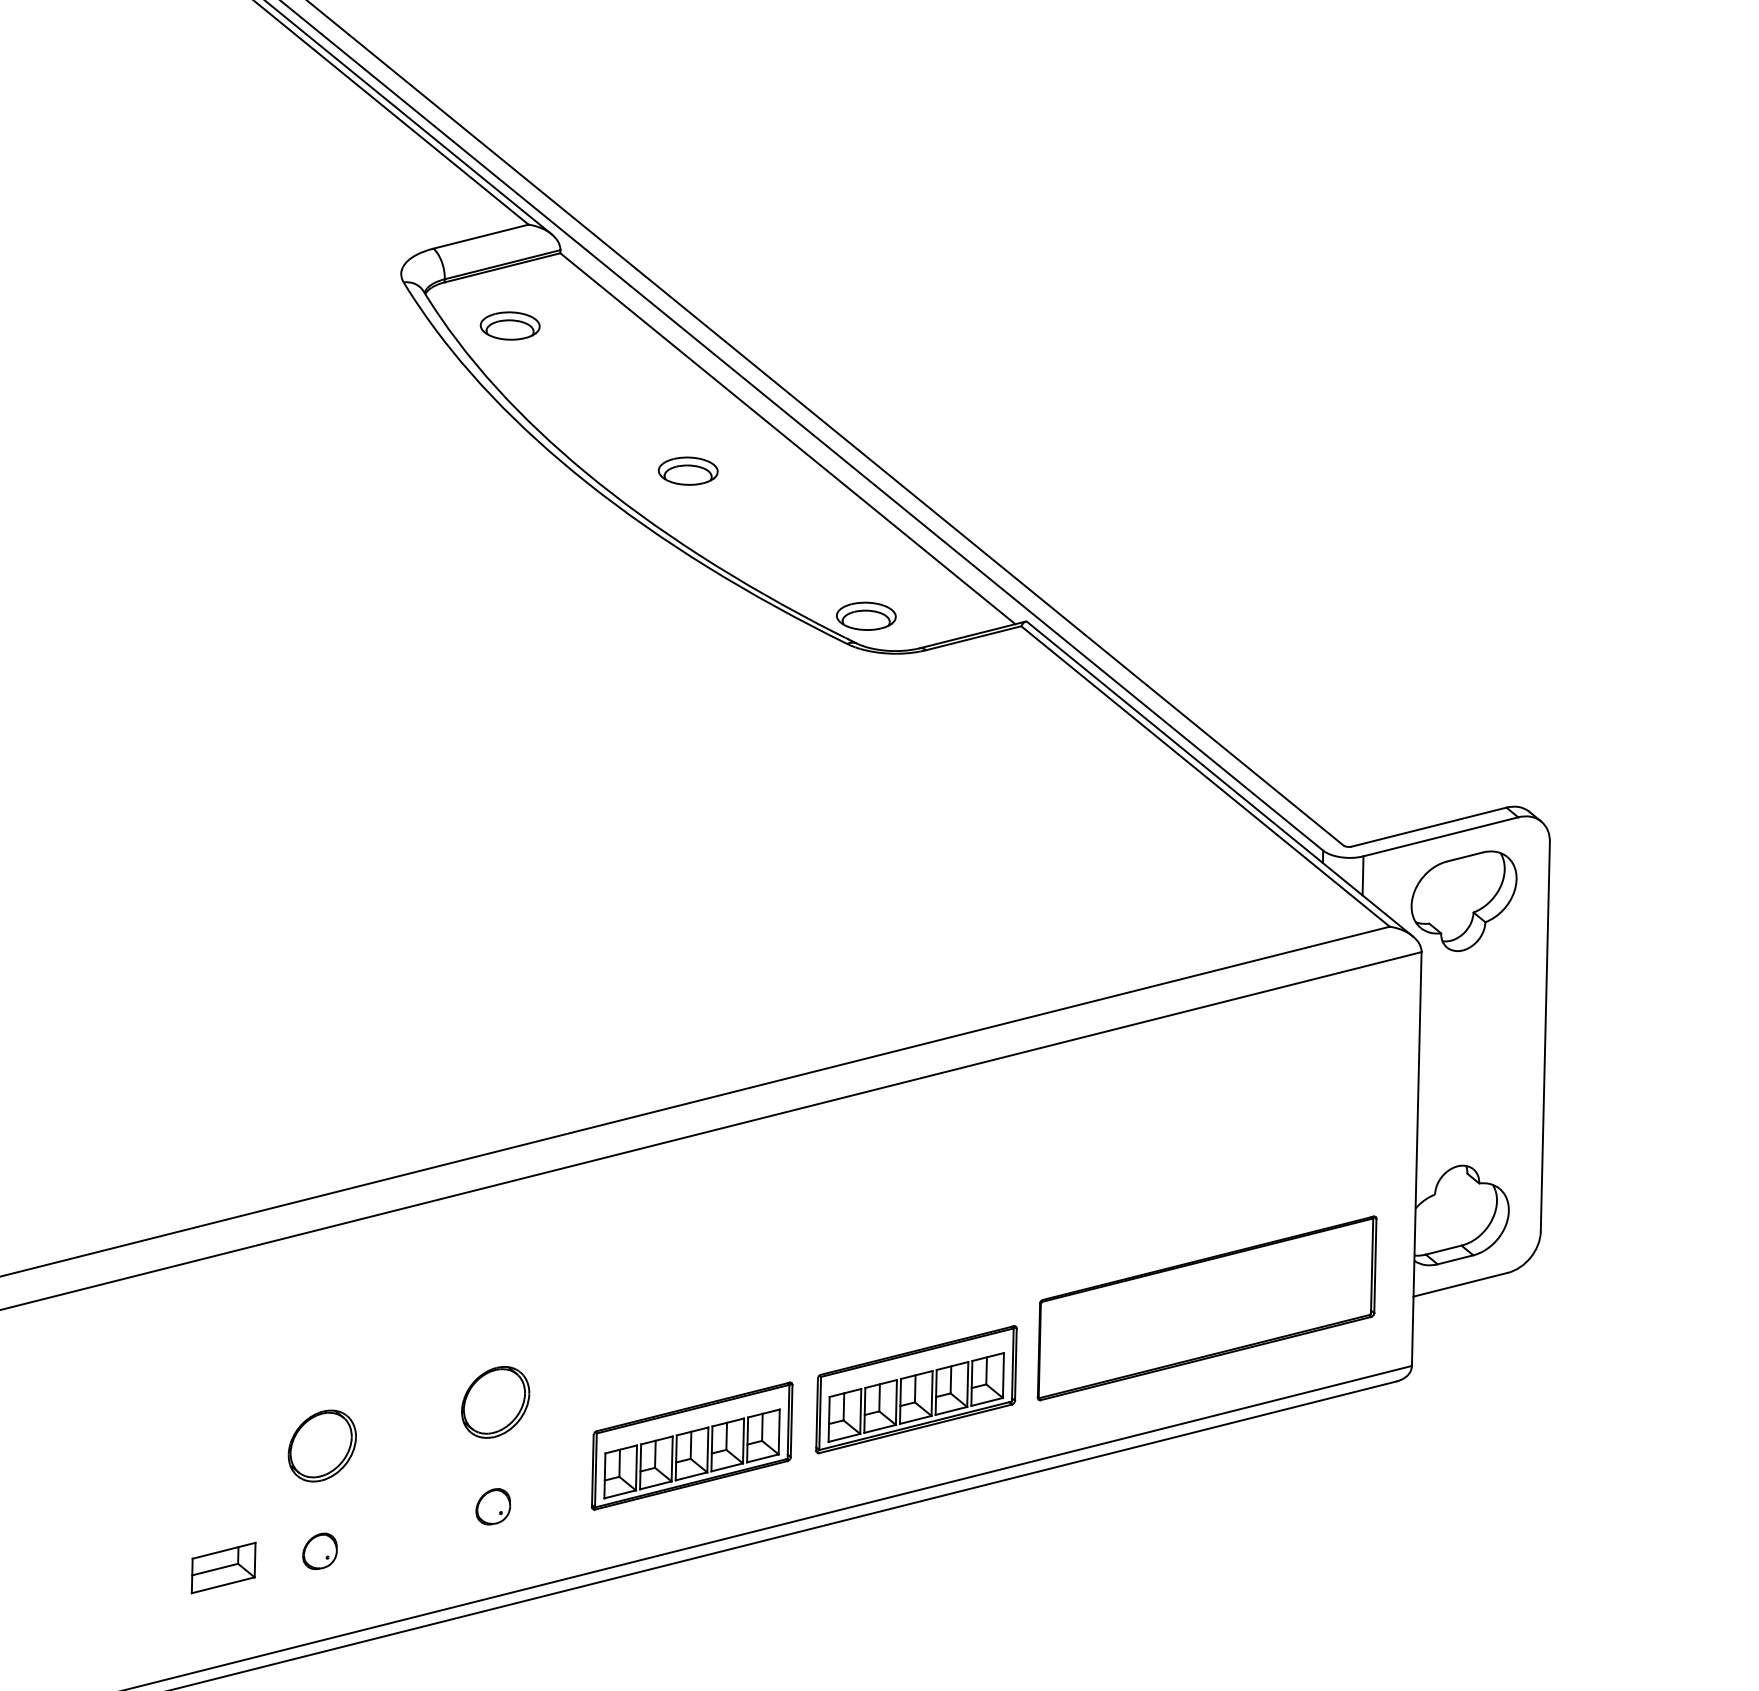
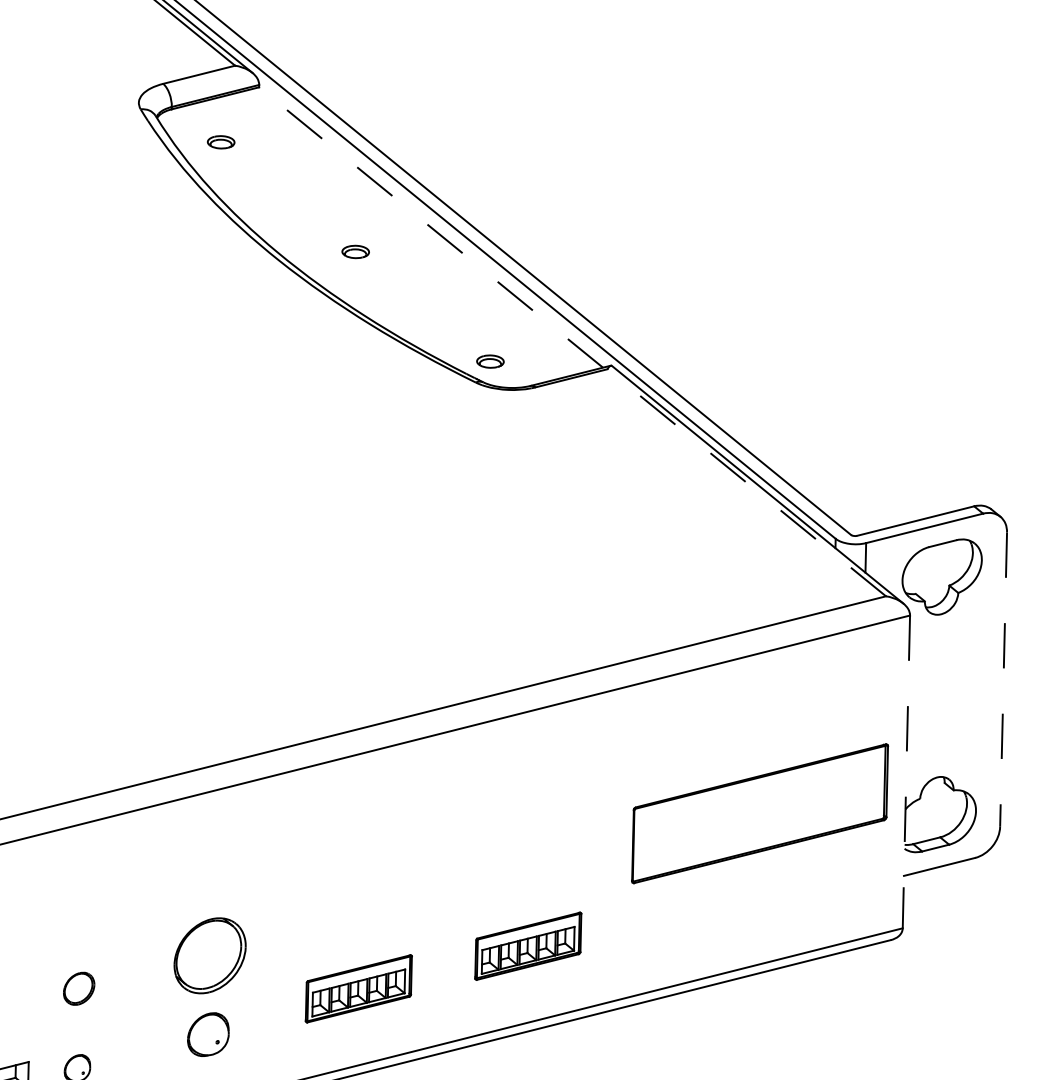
part: (509, 325) -> (220, 141), size x0.6
line: (787, 438) -> (430, 227), solid -> dashed
part: (687, 470) -> (355, 251), size x0.6
part: (866, 615) -> (490, 361), size x0.6
line: (1205, 776) -> (746, 482), solid -> dashed
line: (1545, 1036) -> (1003, 679), solid -> dashed
line: (1416, 1159) -> (906, 772), solid -> dashed
part: (1206, 1308) -> (759, 813), moved
part: (916, 1389) -> (528, 946), size x0.7
part: (495, 1402) -> (210, 955), size x1.4
part: (321, 1445) -> (78, 988), size x0.6
part: (692, 1445) -> (359, 988), size x0.7
part: (493, 1506) -> (208, 1034), size x1.6

